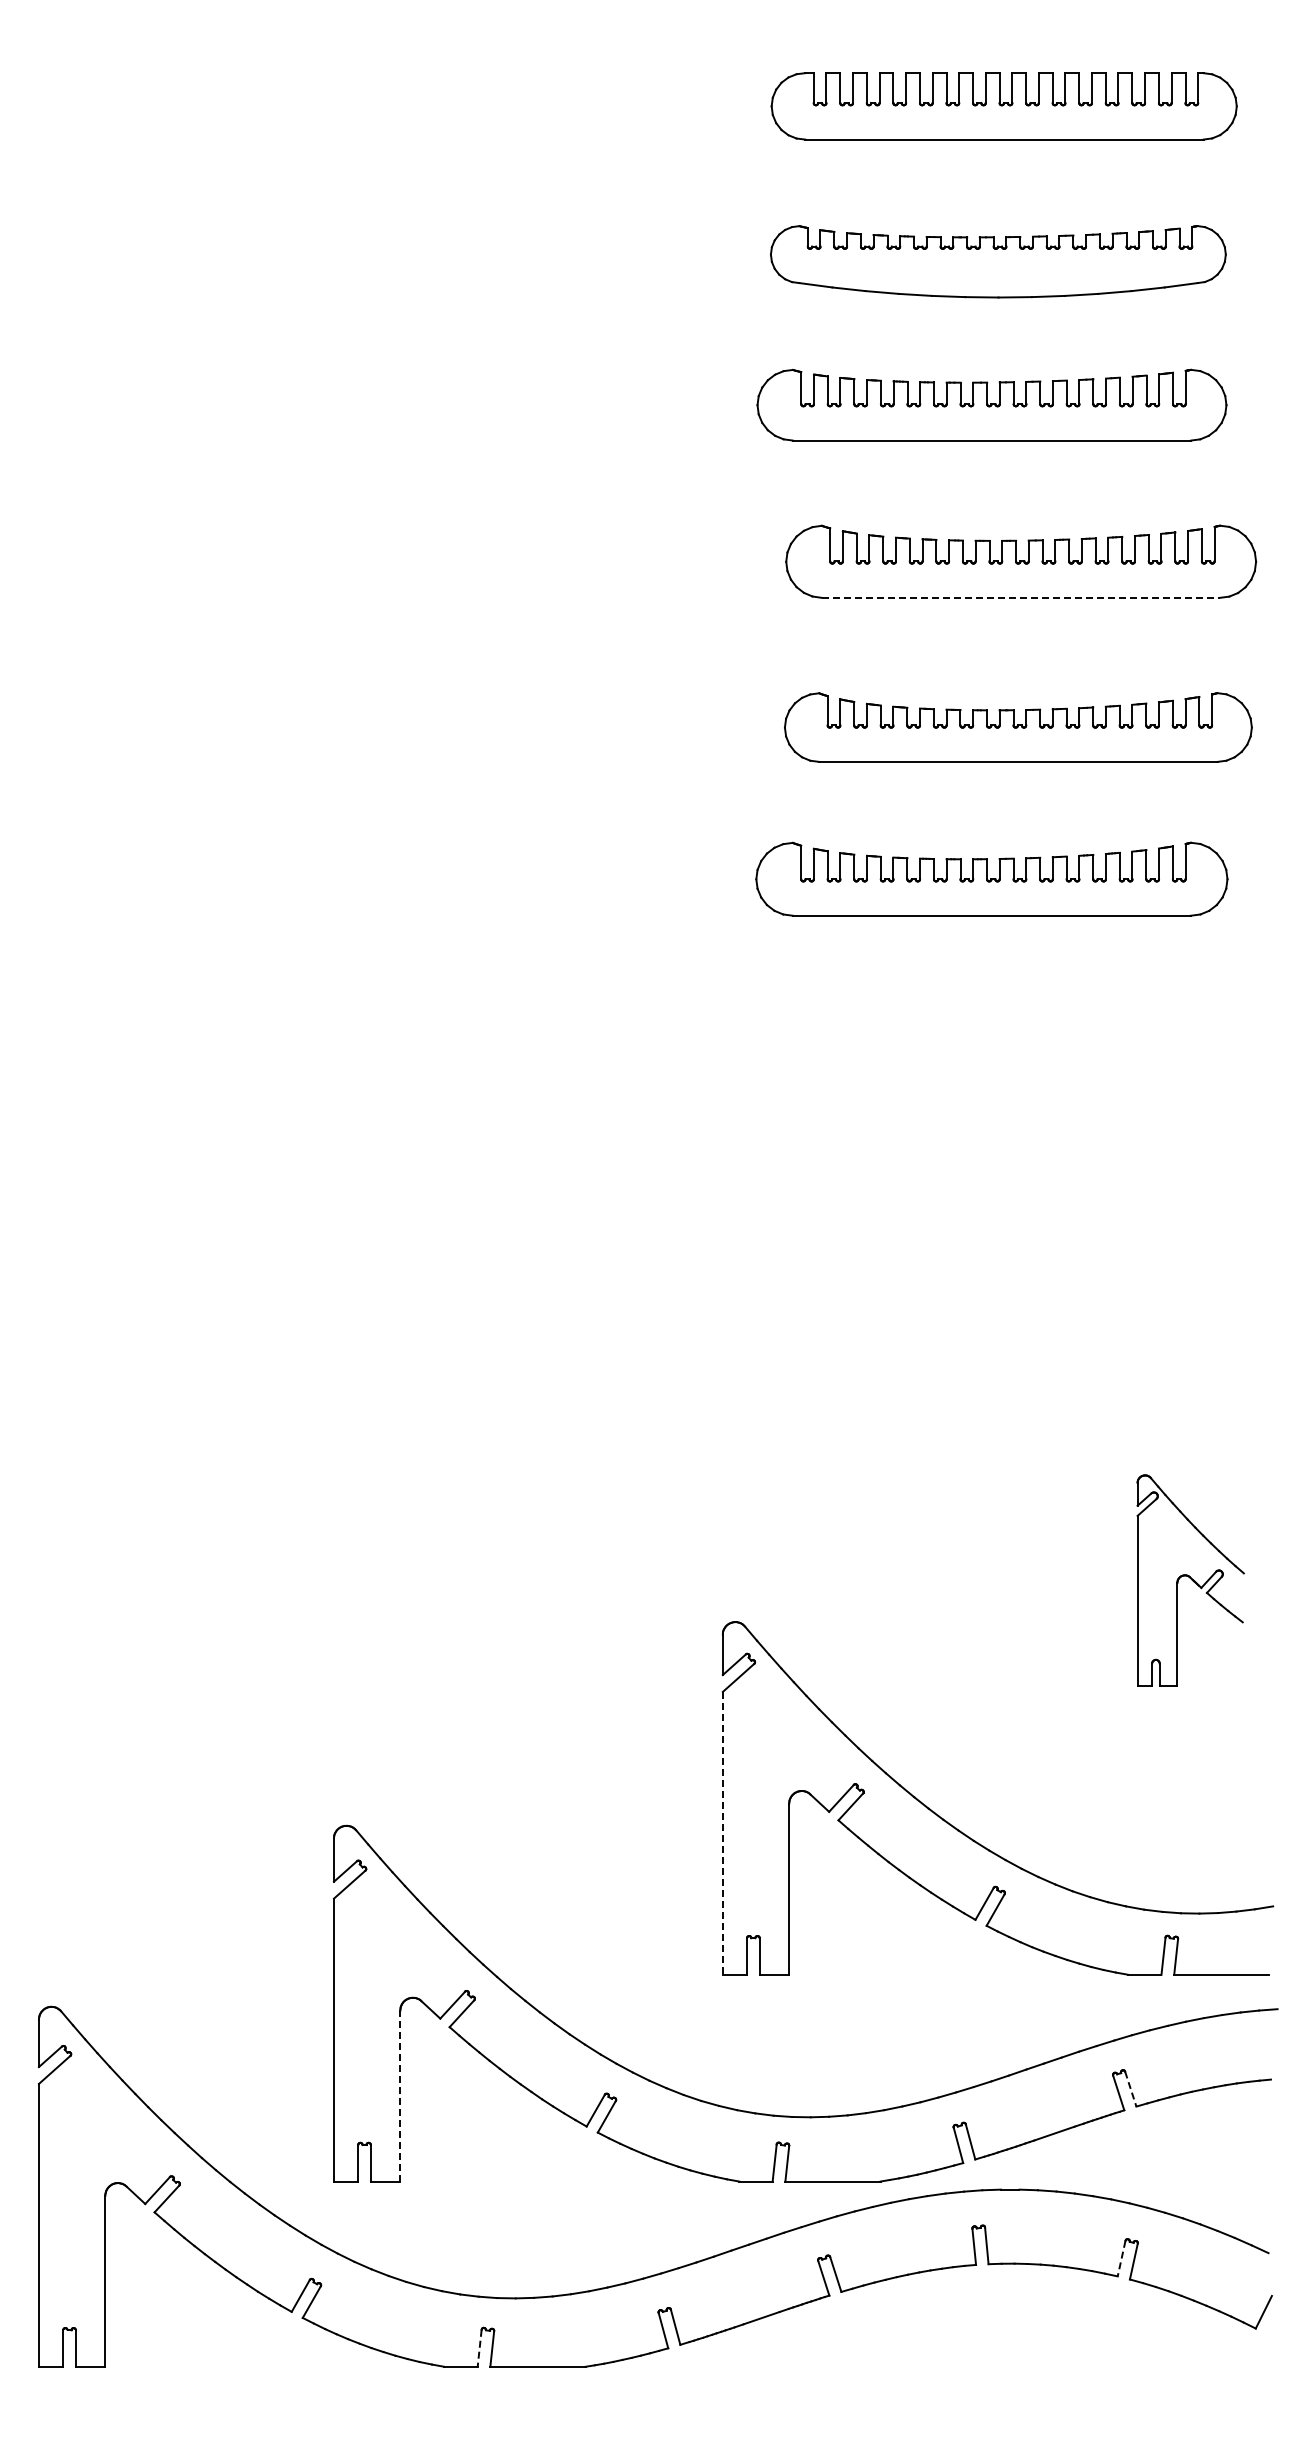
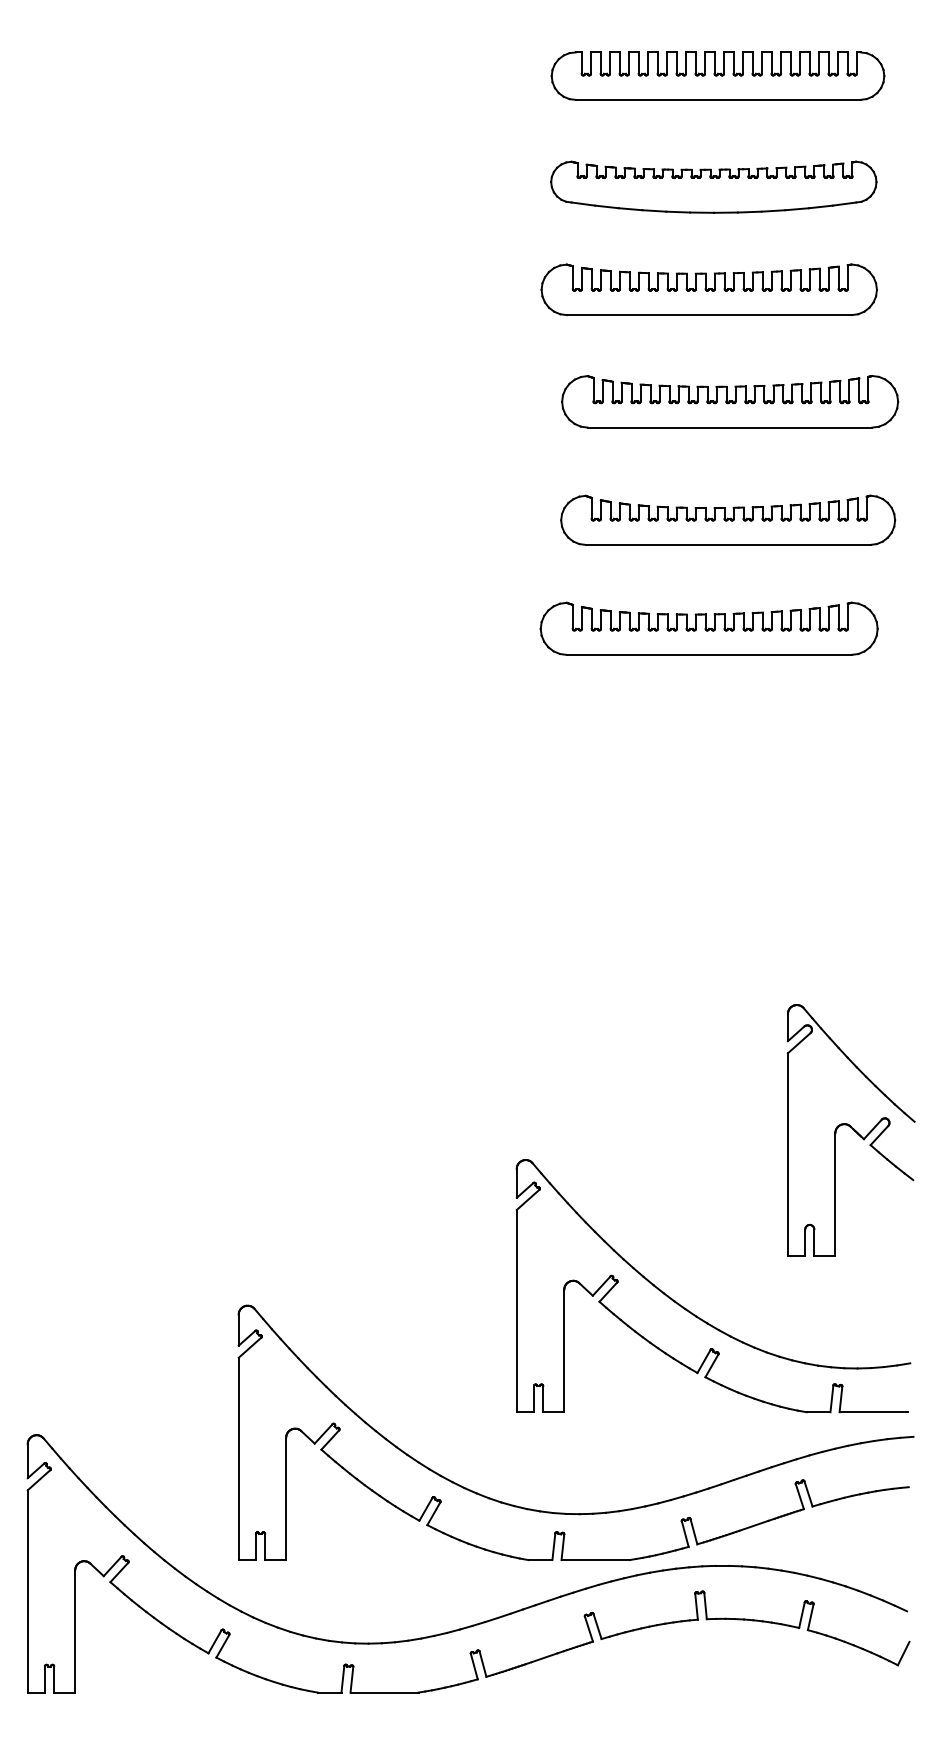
line: (1021, 597) -> (730, 427), dashed -> solid
part: (1190, 1580) -> (851, 1130), size x1.67
line: (722, 1833) -> (516, 1311), dashed -> solid
line: (1130, 2089) -> (808, 1494), dashed -> solid
line: (400, 2096) -> (286, 1499), dashed -> solid
line: (1121, 2259) -> (801, 1615), dashed -> solid
line: (479, 2348) -> (342, 1679), dashed -> solid

